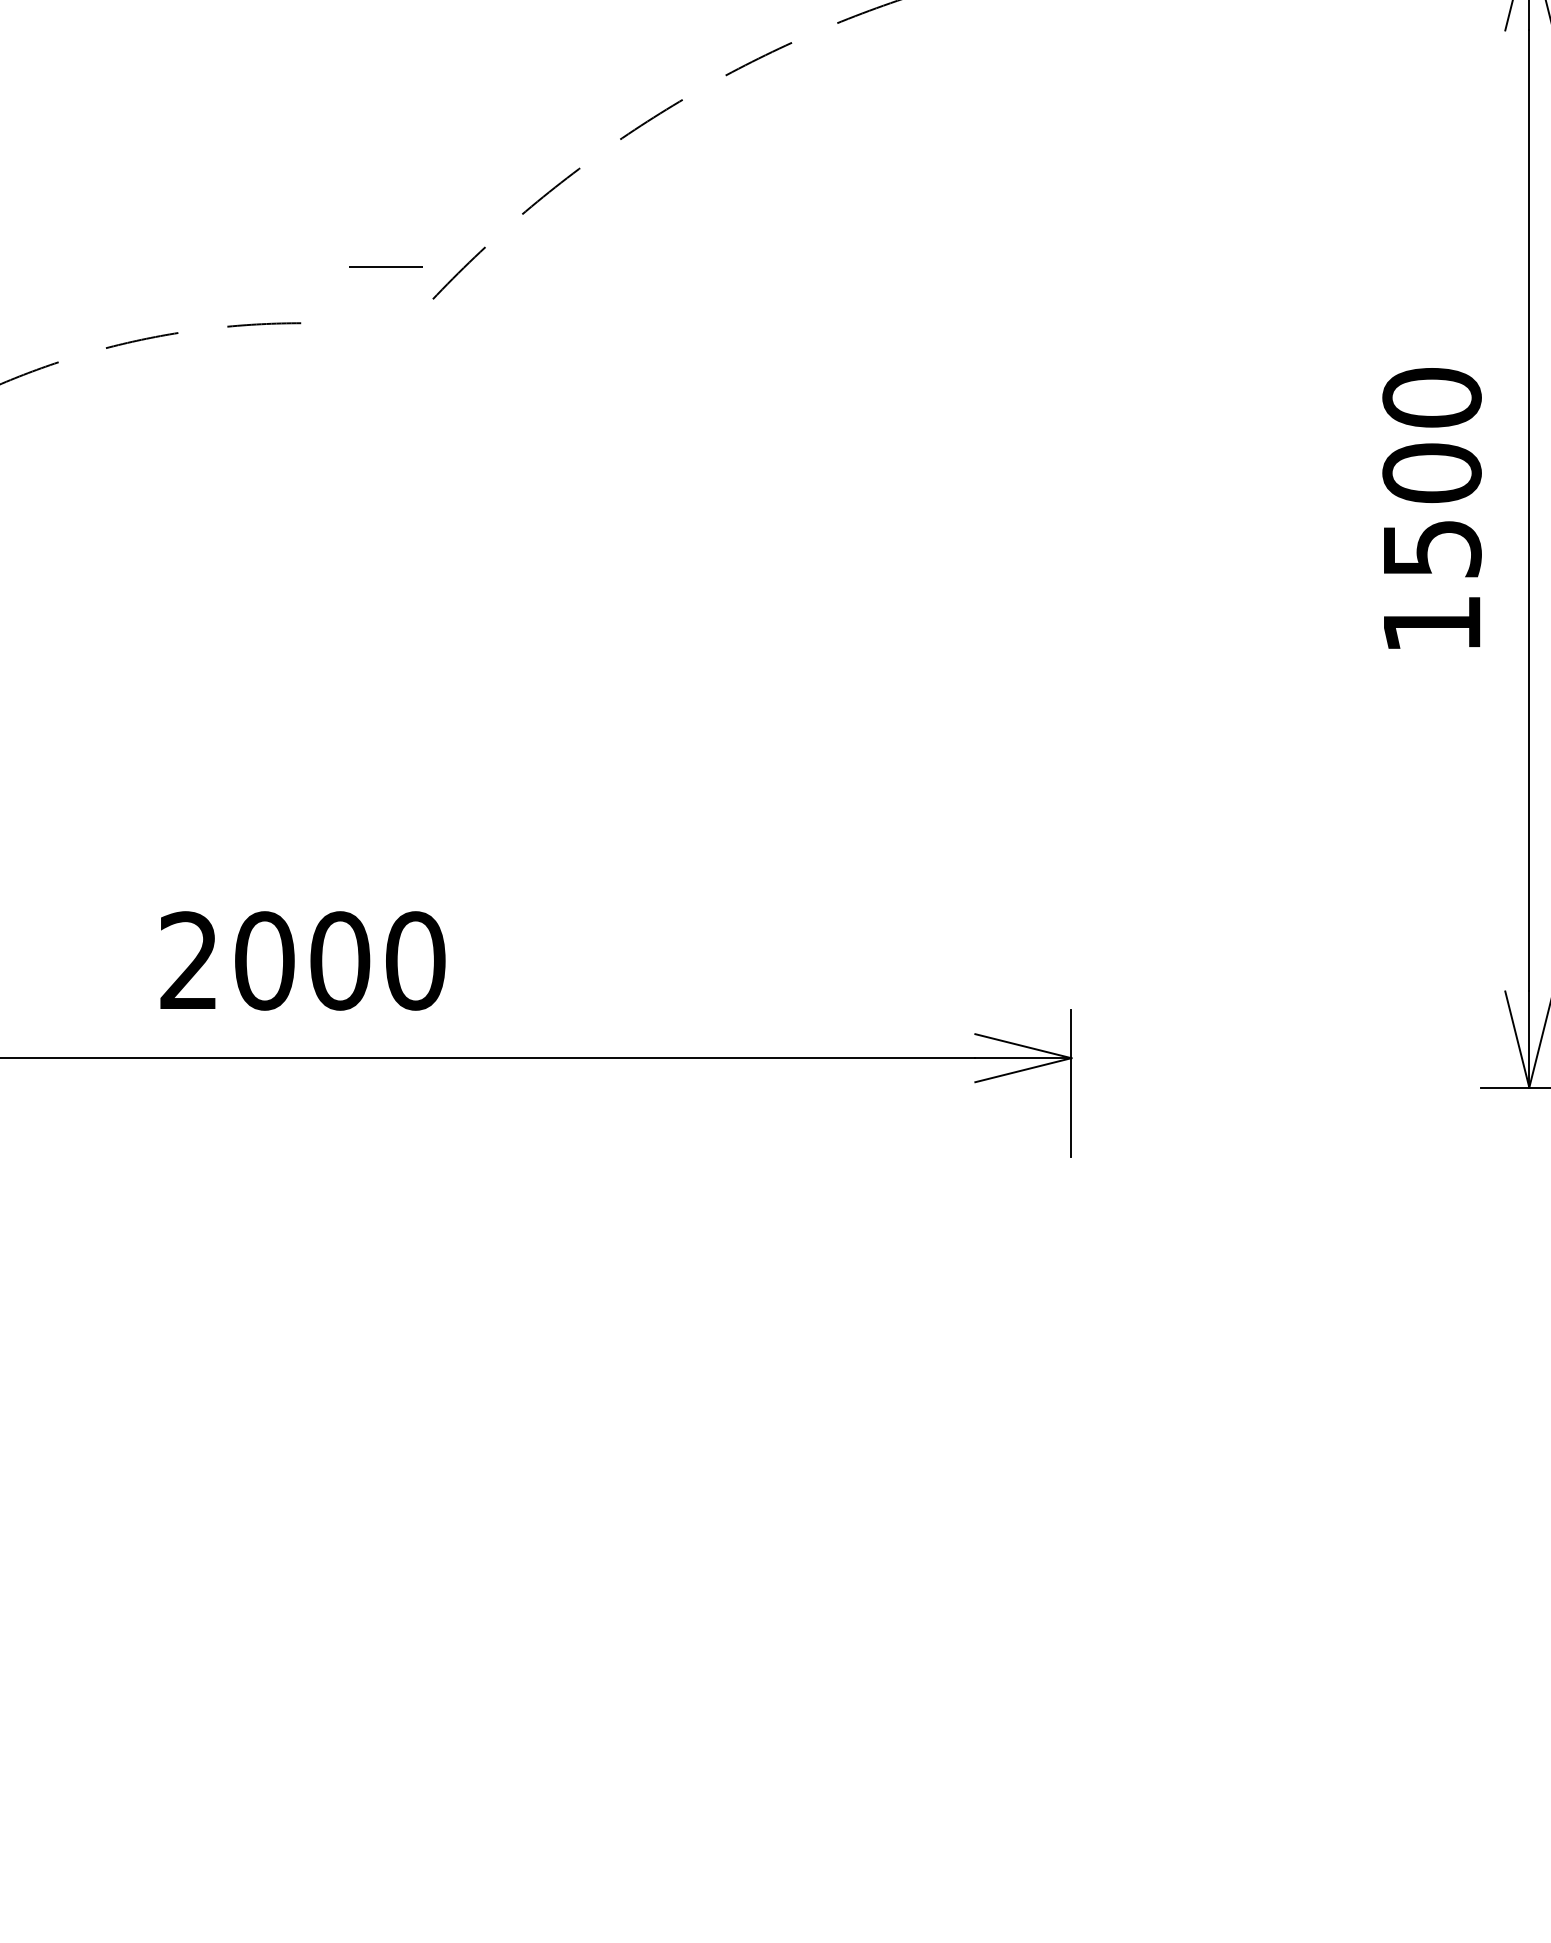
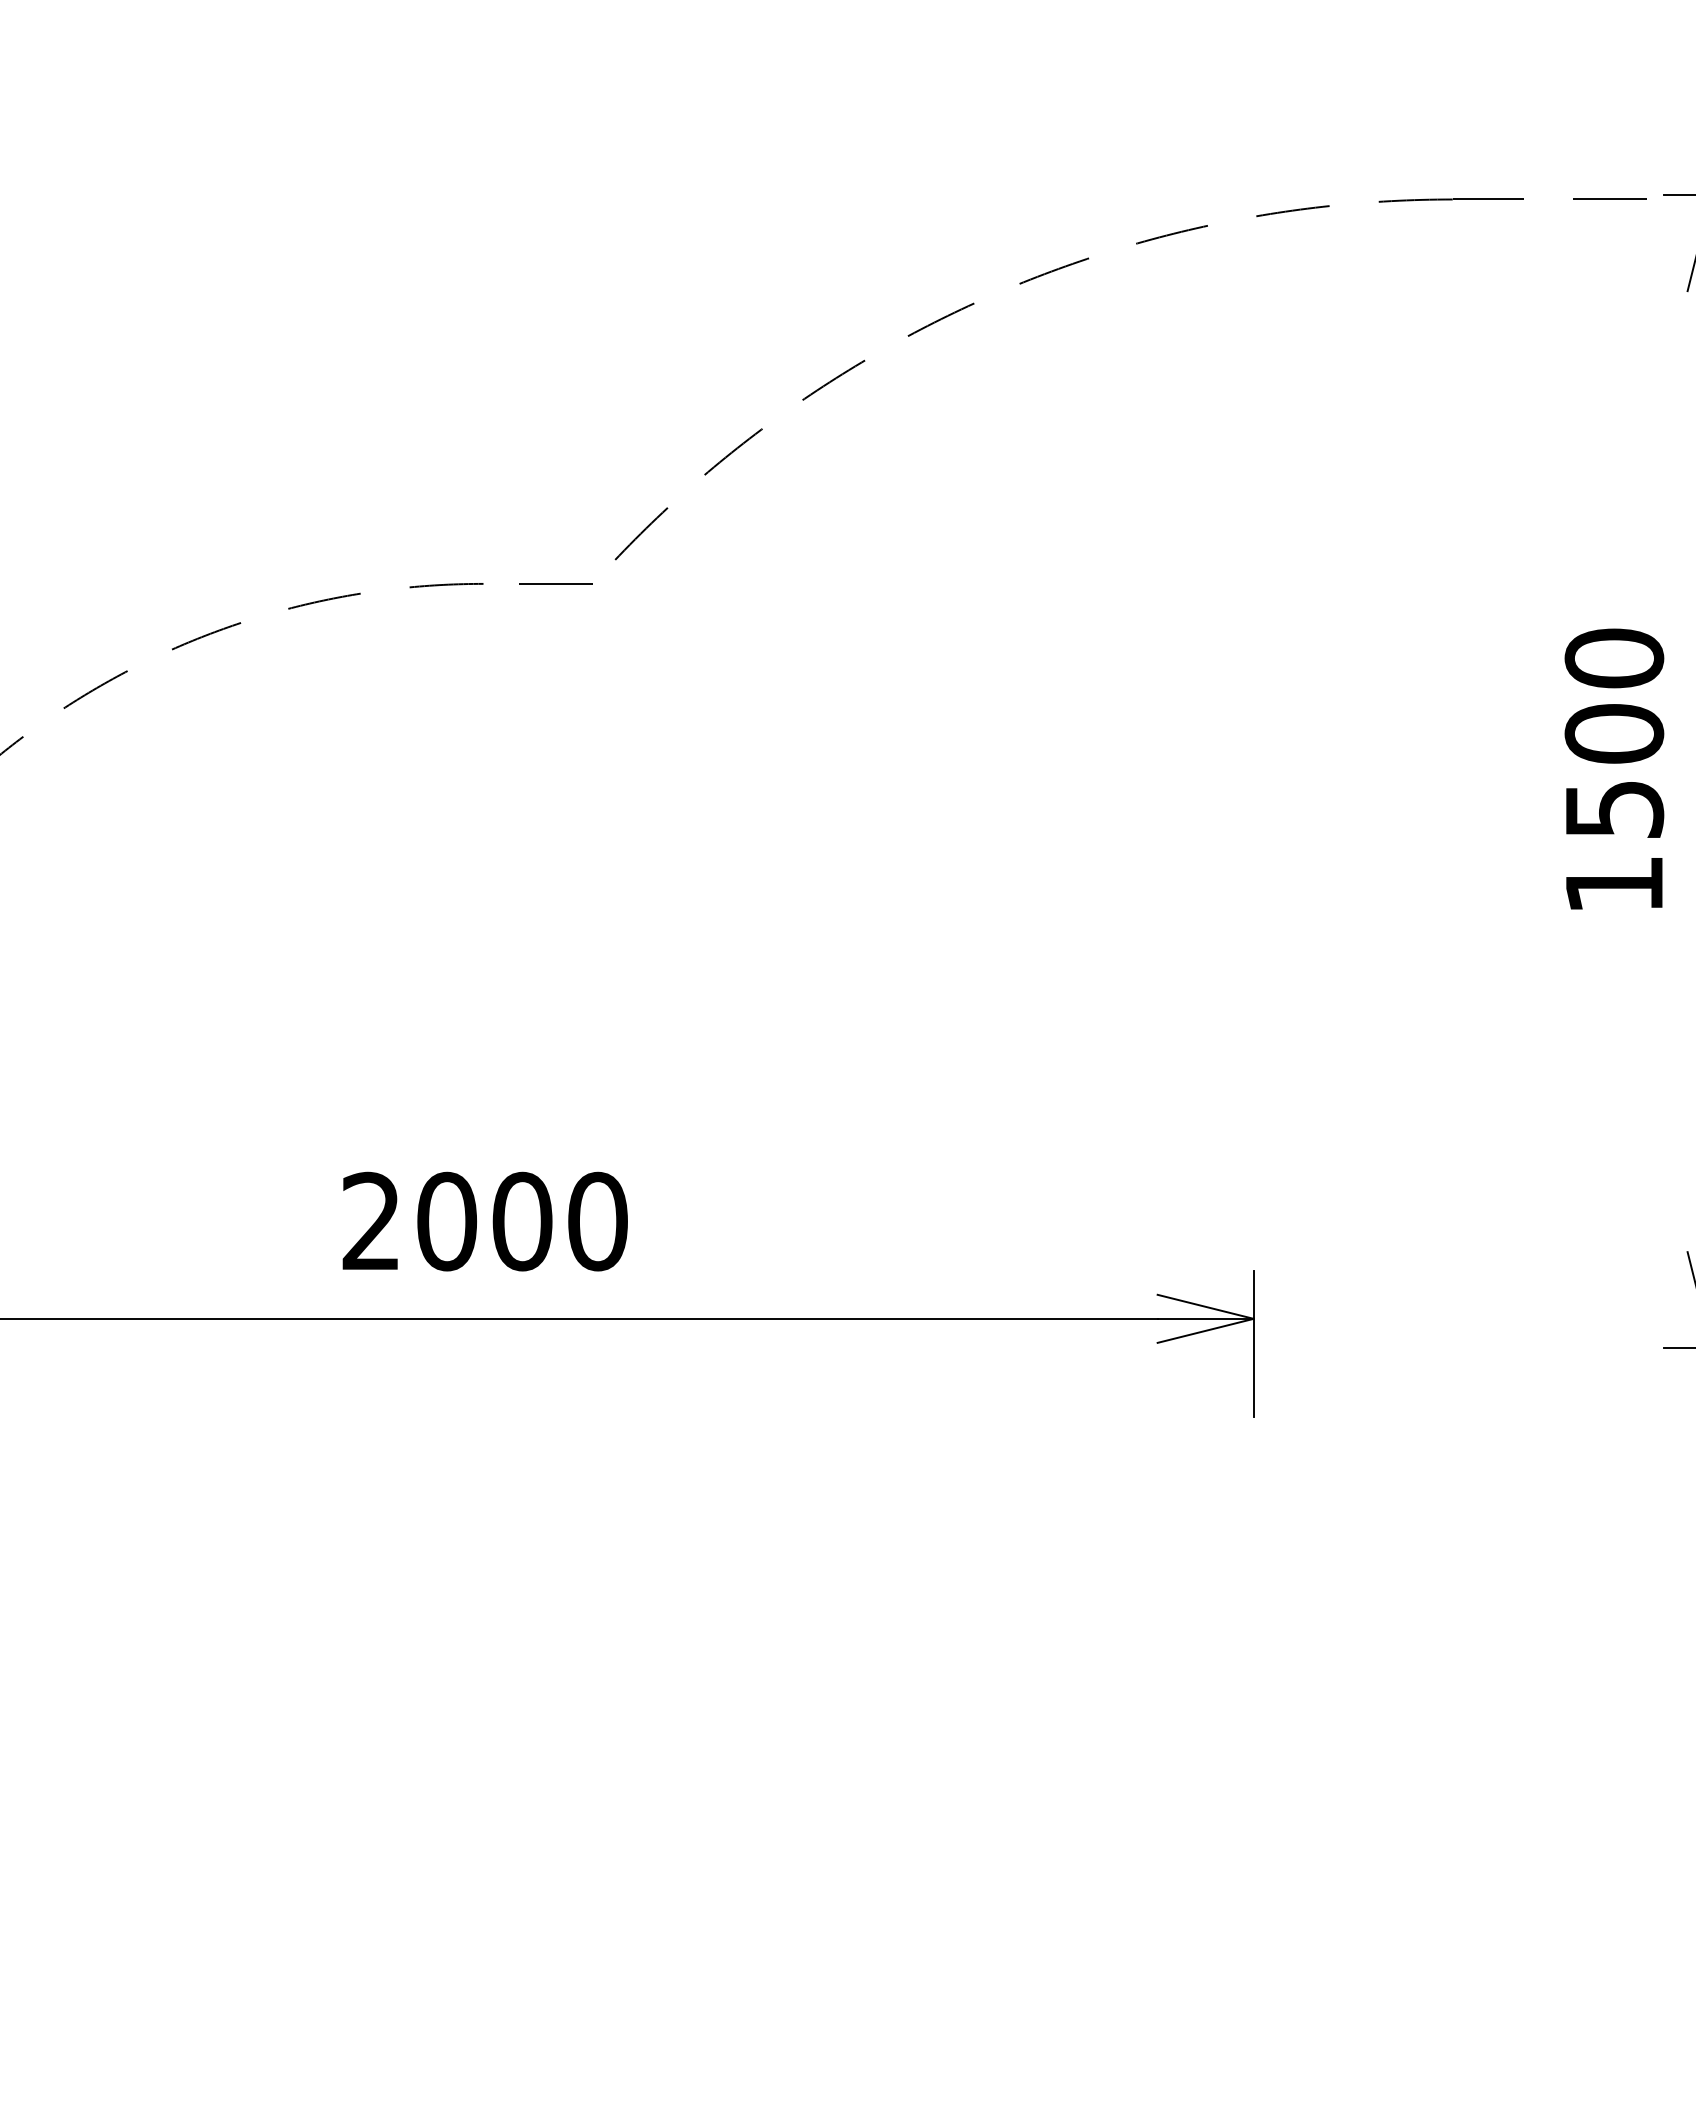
line: (385, 266) -> (555, 583), moved

